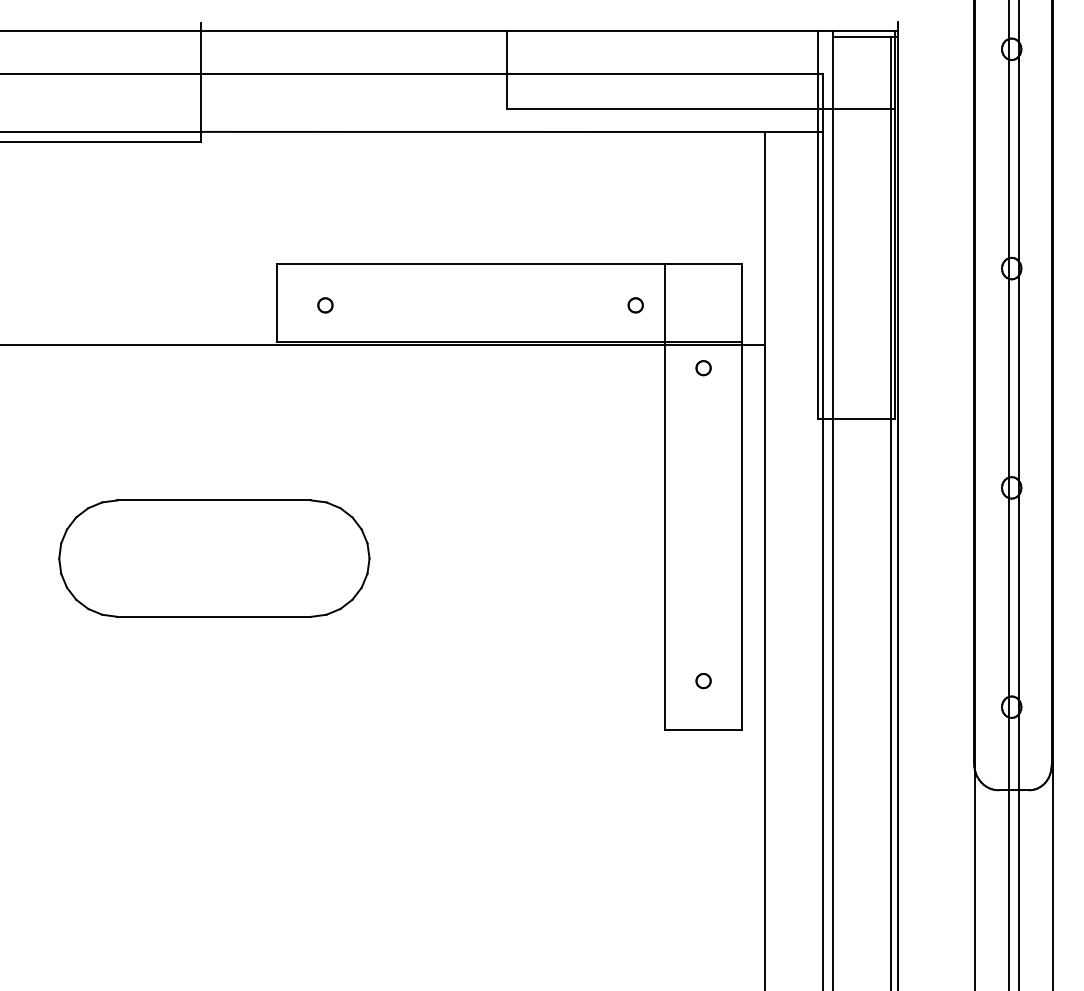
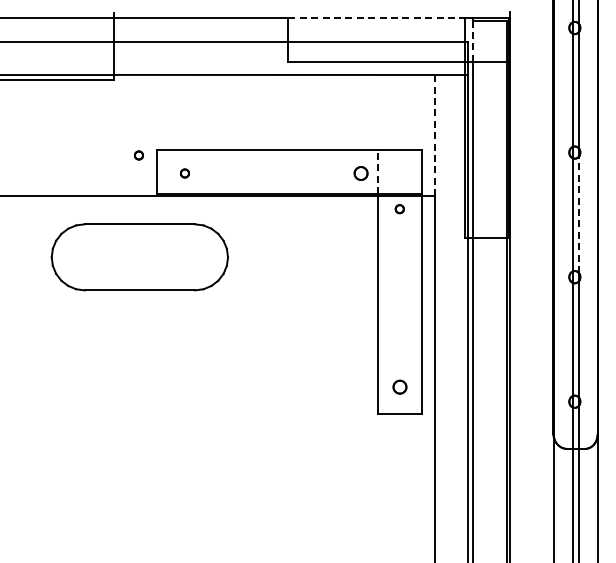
line: (662, 30) -> (376, 17), solid -> dashed
line: (833, 73) -> (473, 41), solid -> dashed
line: (764, 238) -> (434, 135), solid -> dashed
part: (243, 273) -> (138, 155), added
line: (664, 301) -> (377, 171), solid -> dashed
part: (636, 305) -> (361, 173), size x1.6
line: (1018, 377) -> (578, 214), solid -> dashed
part: (213, 558) -> (139, 257), moved
part: (703, 680) -> (399, 386), size x1.6

